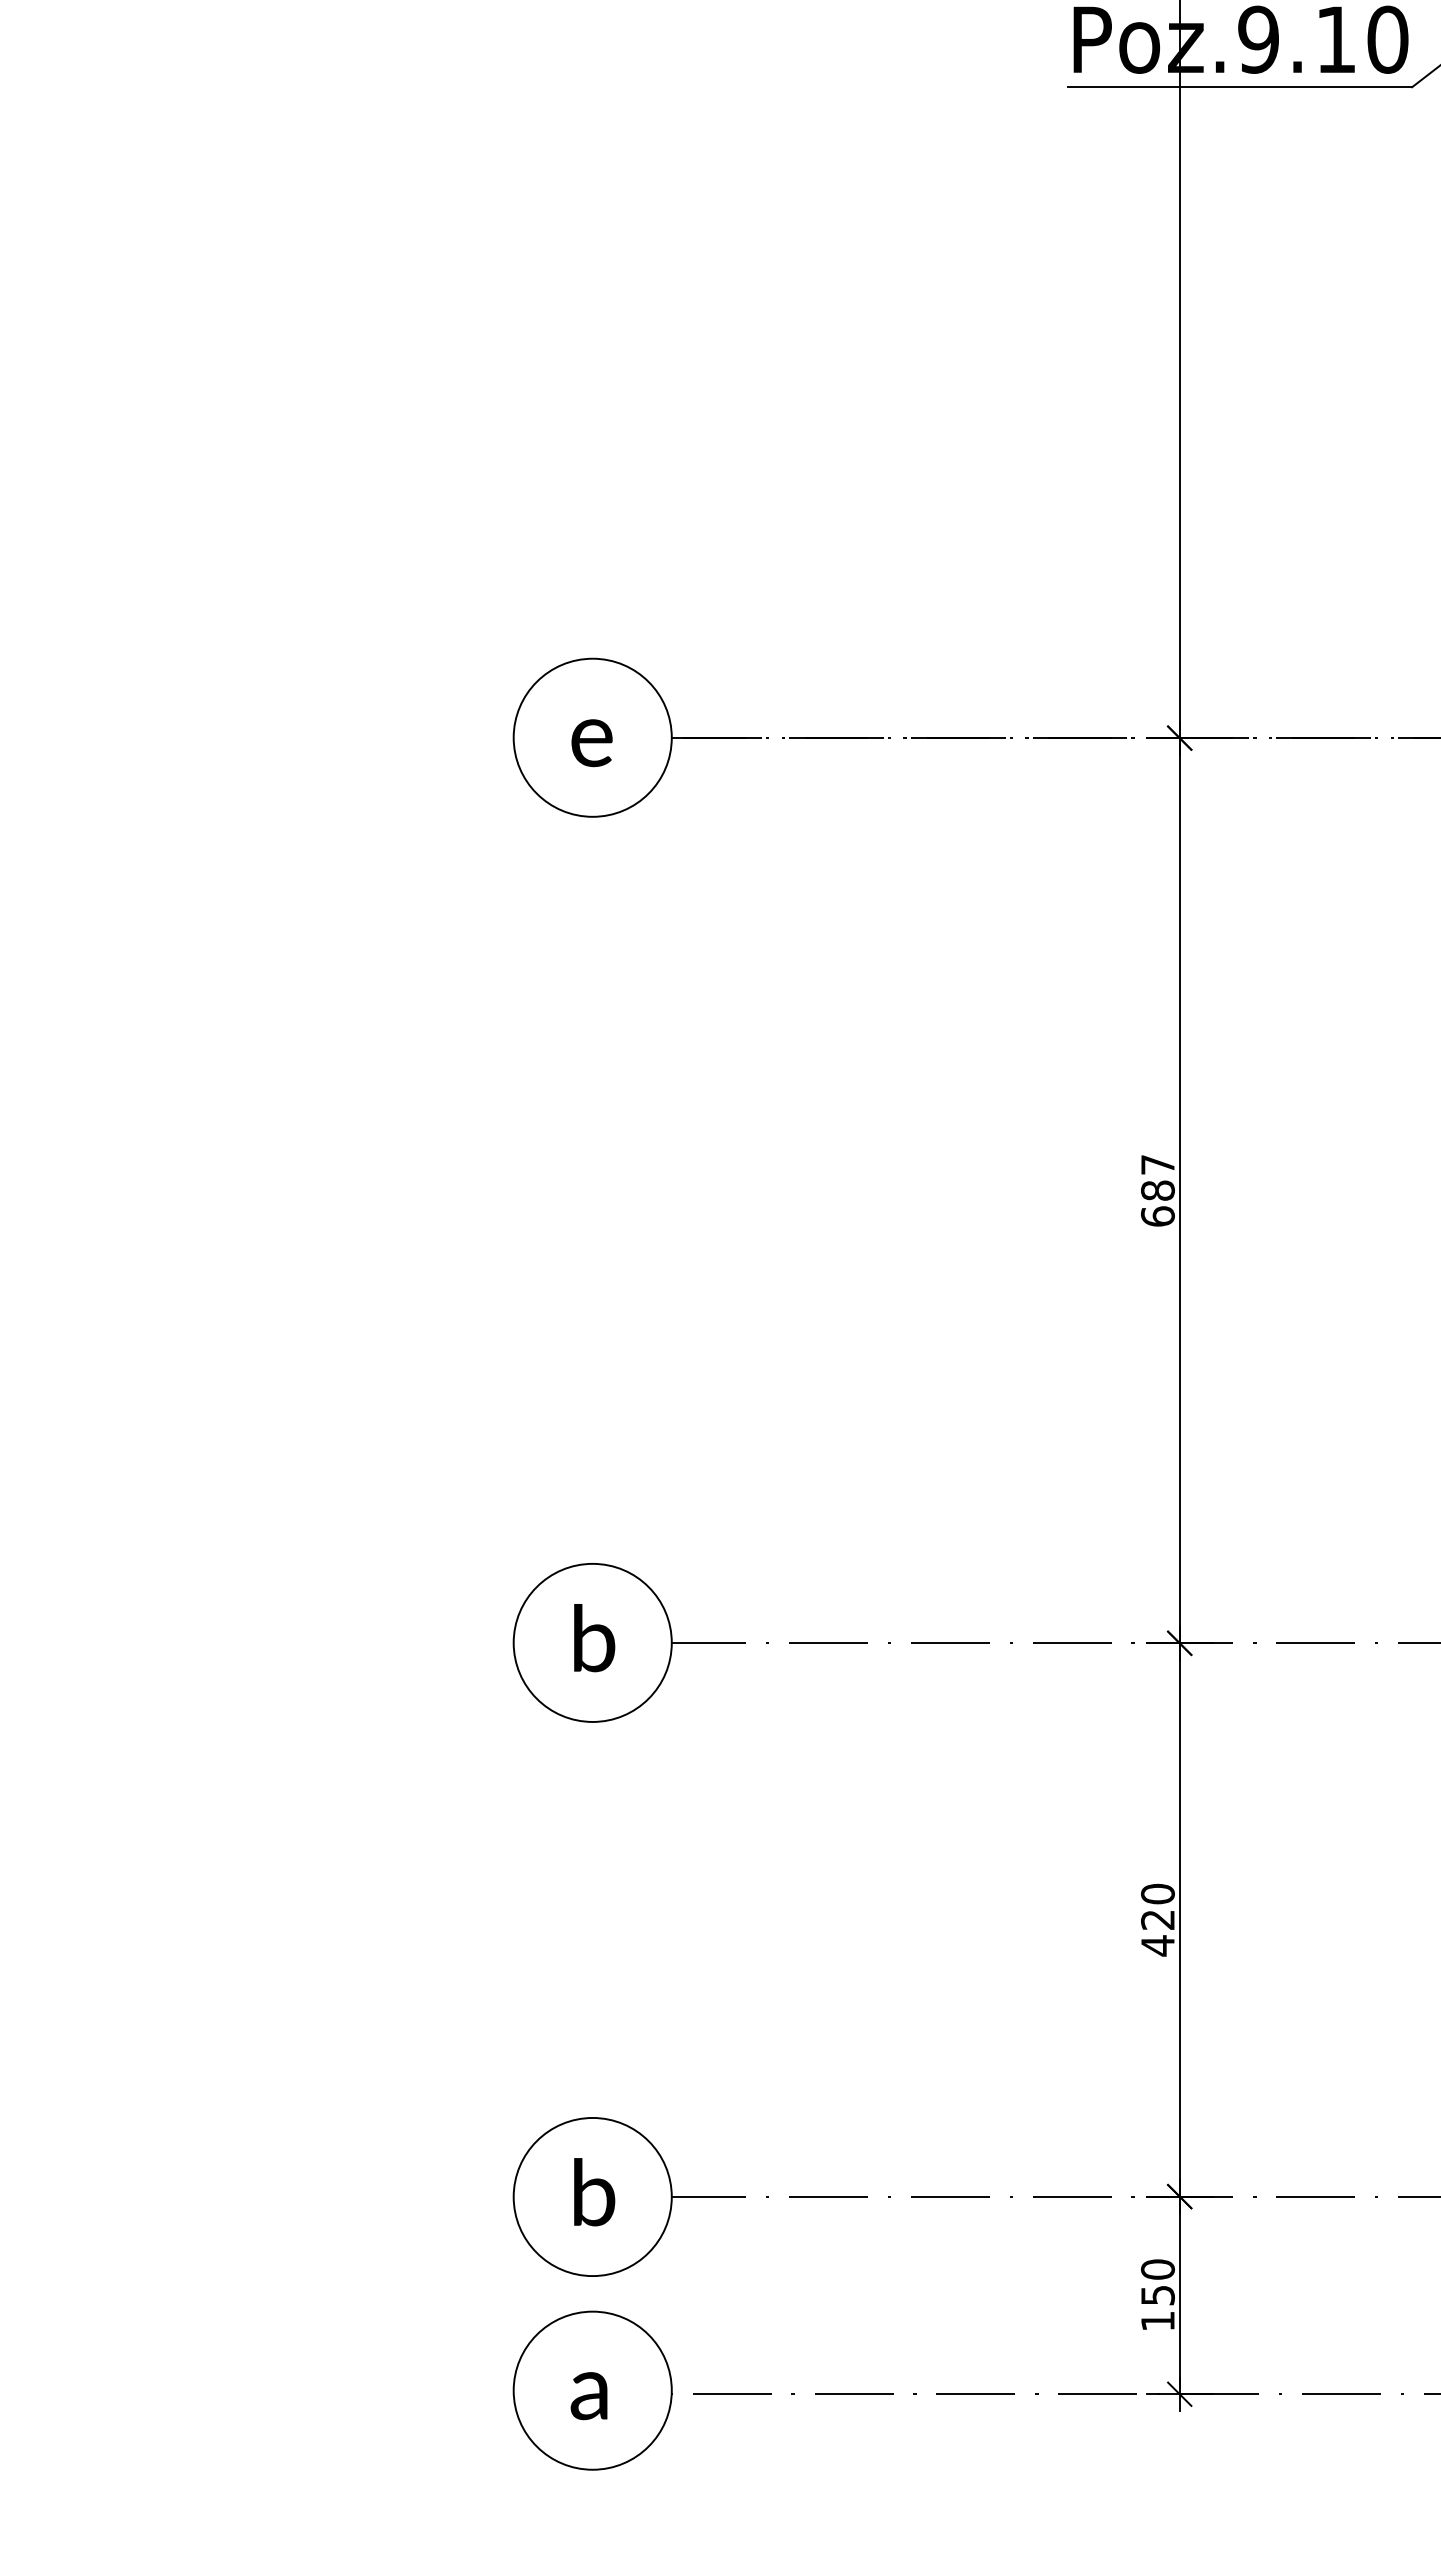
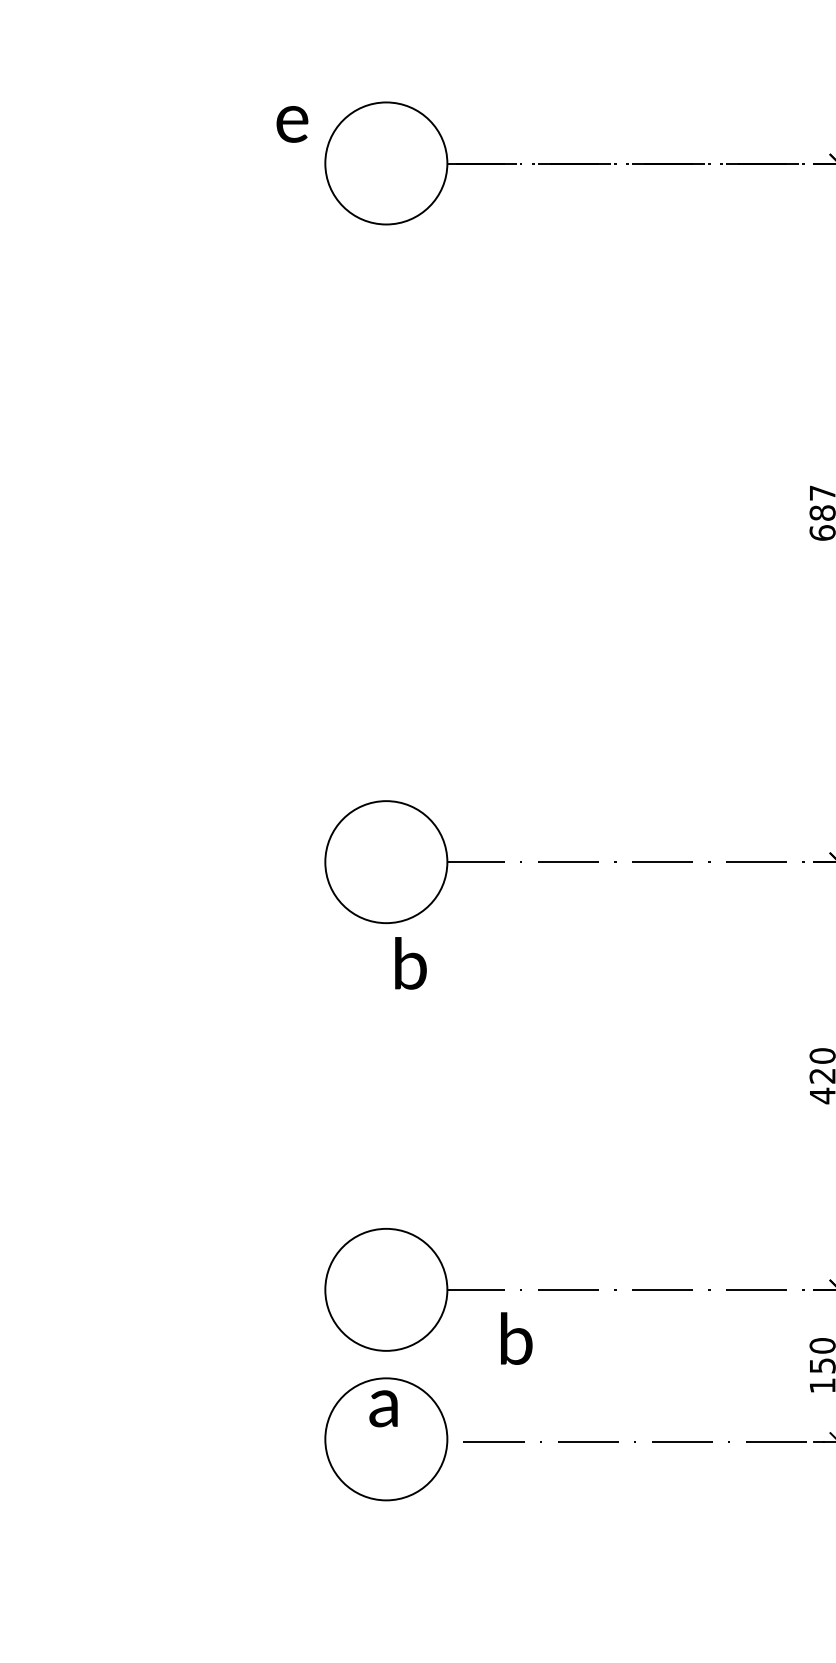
text: (591, 743) -> (291, 124), moved
text: (594, 1638) -> (410, 963), moved
text: (594, 2192) -> (516, 1338), moved
text: (588, 2396) -> (383, 1409), moved

